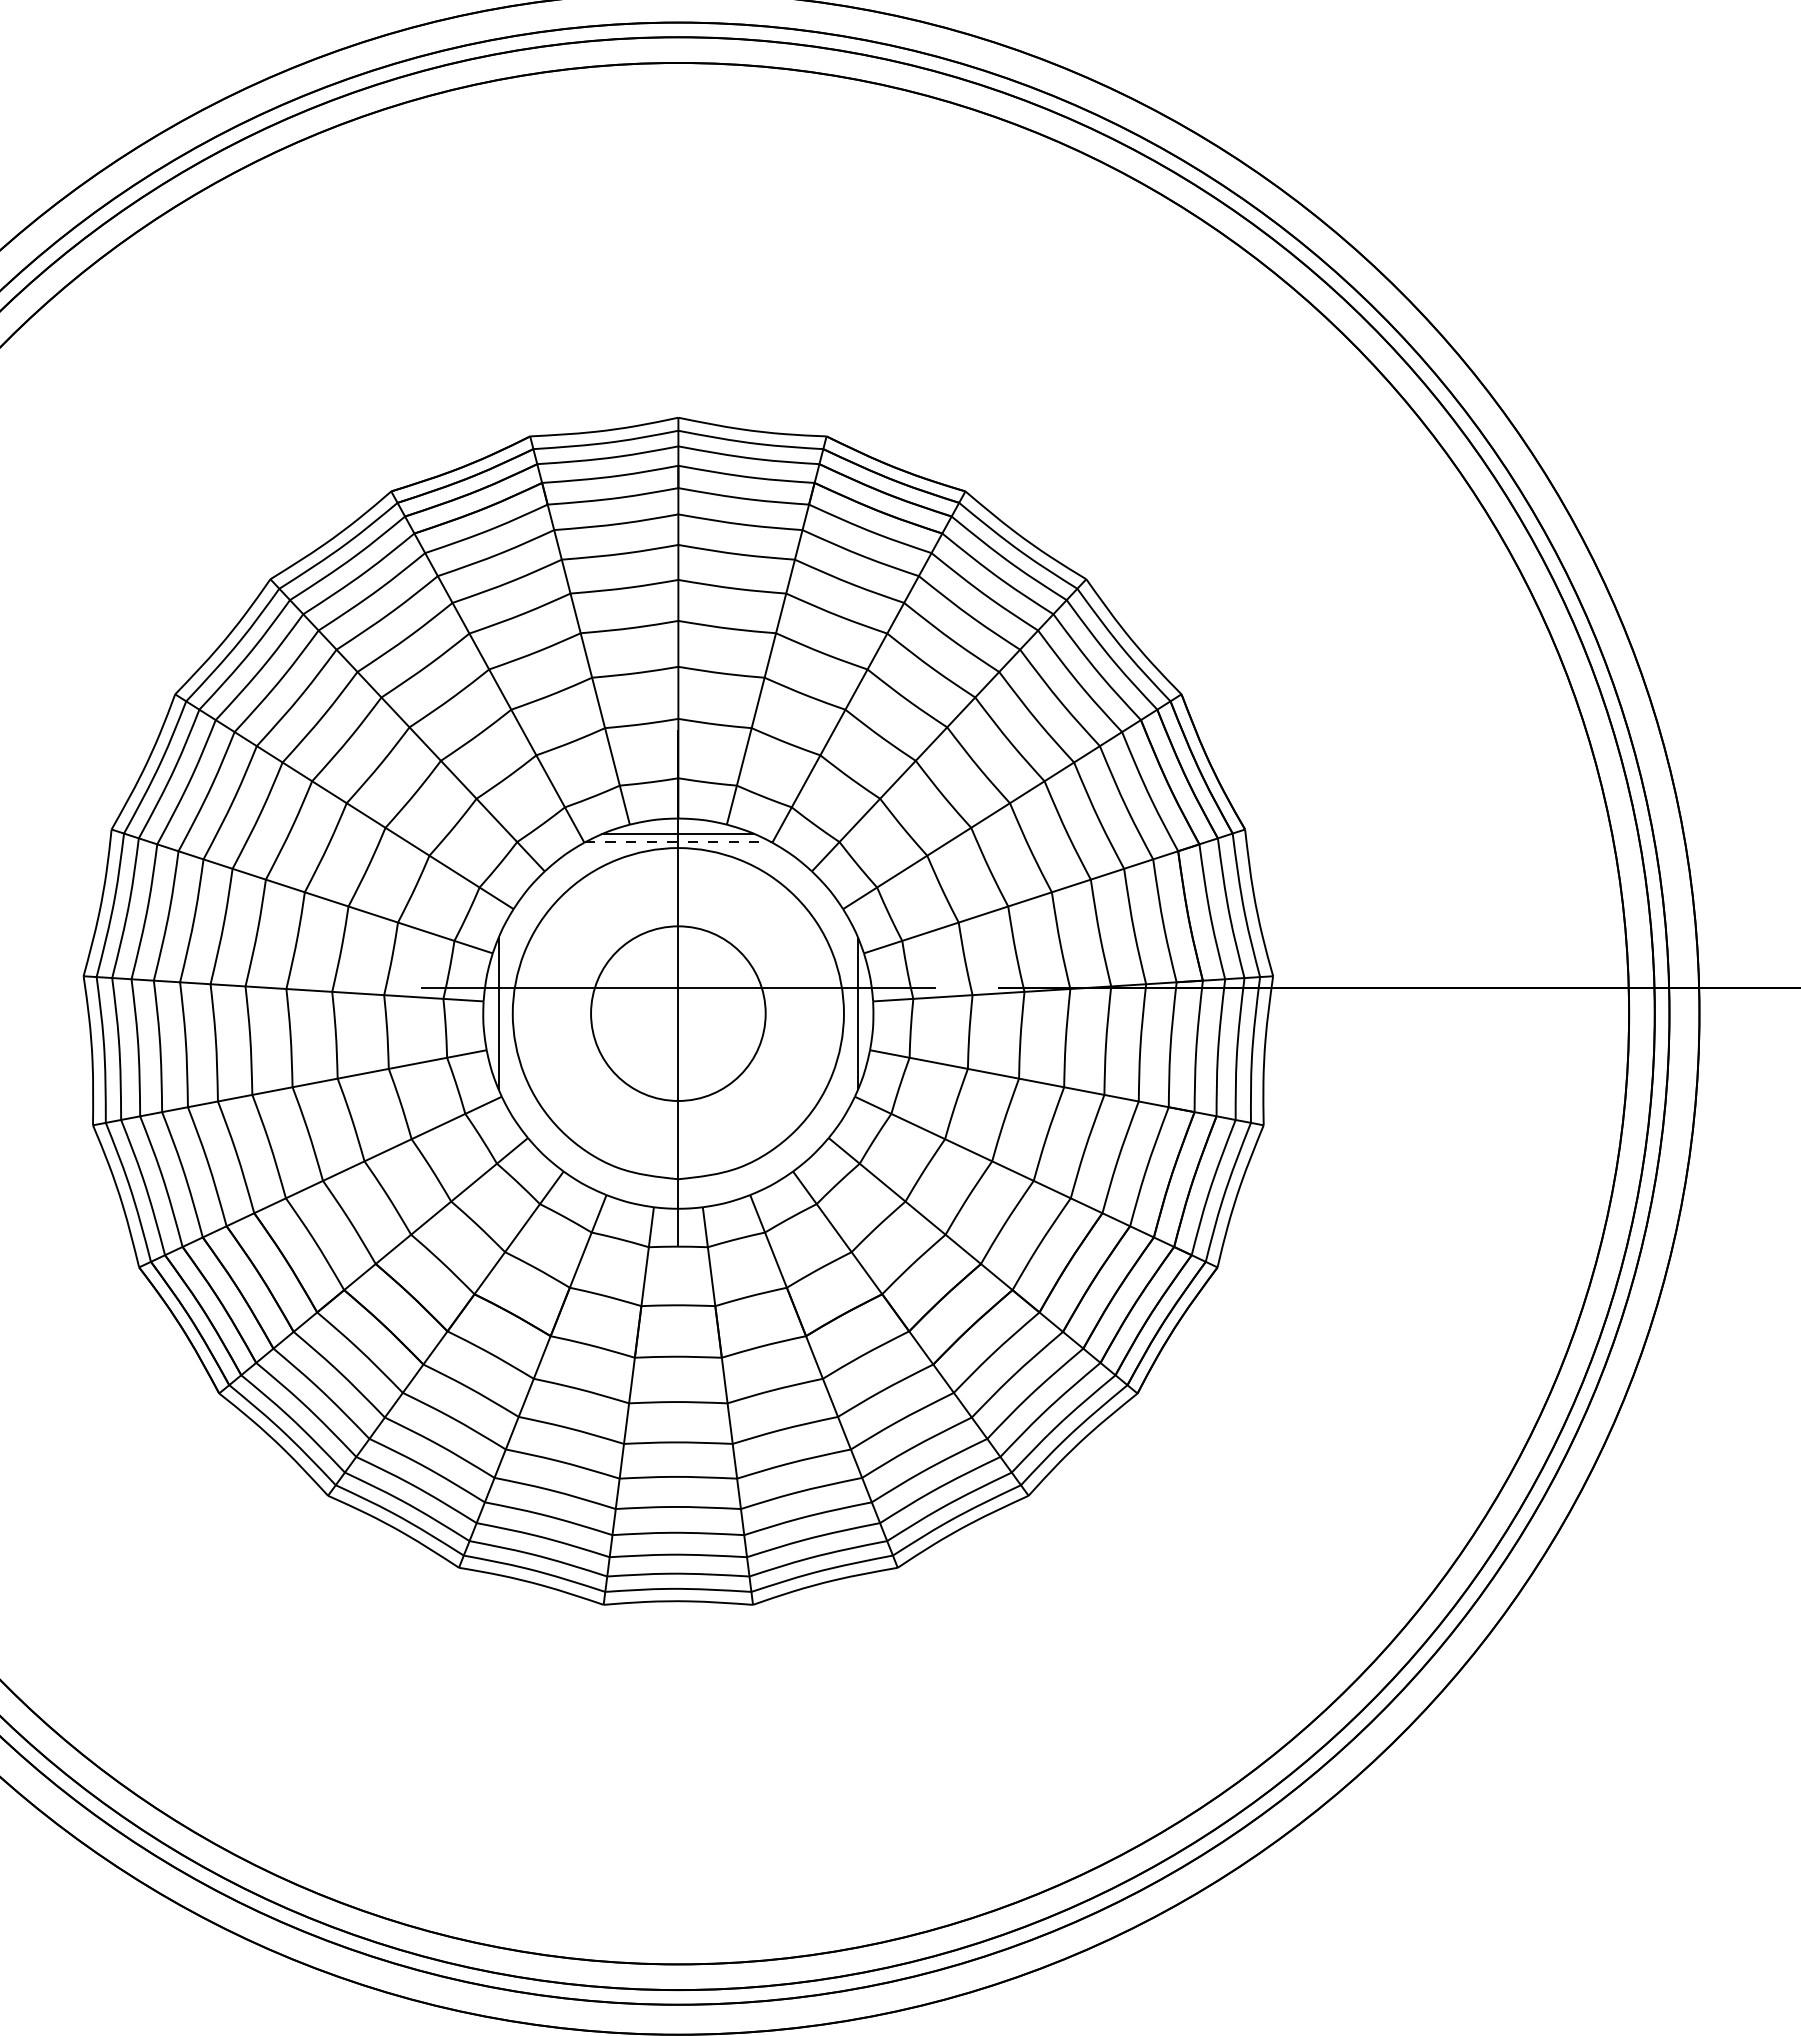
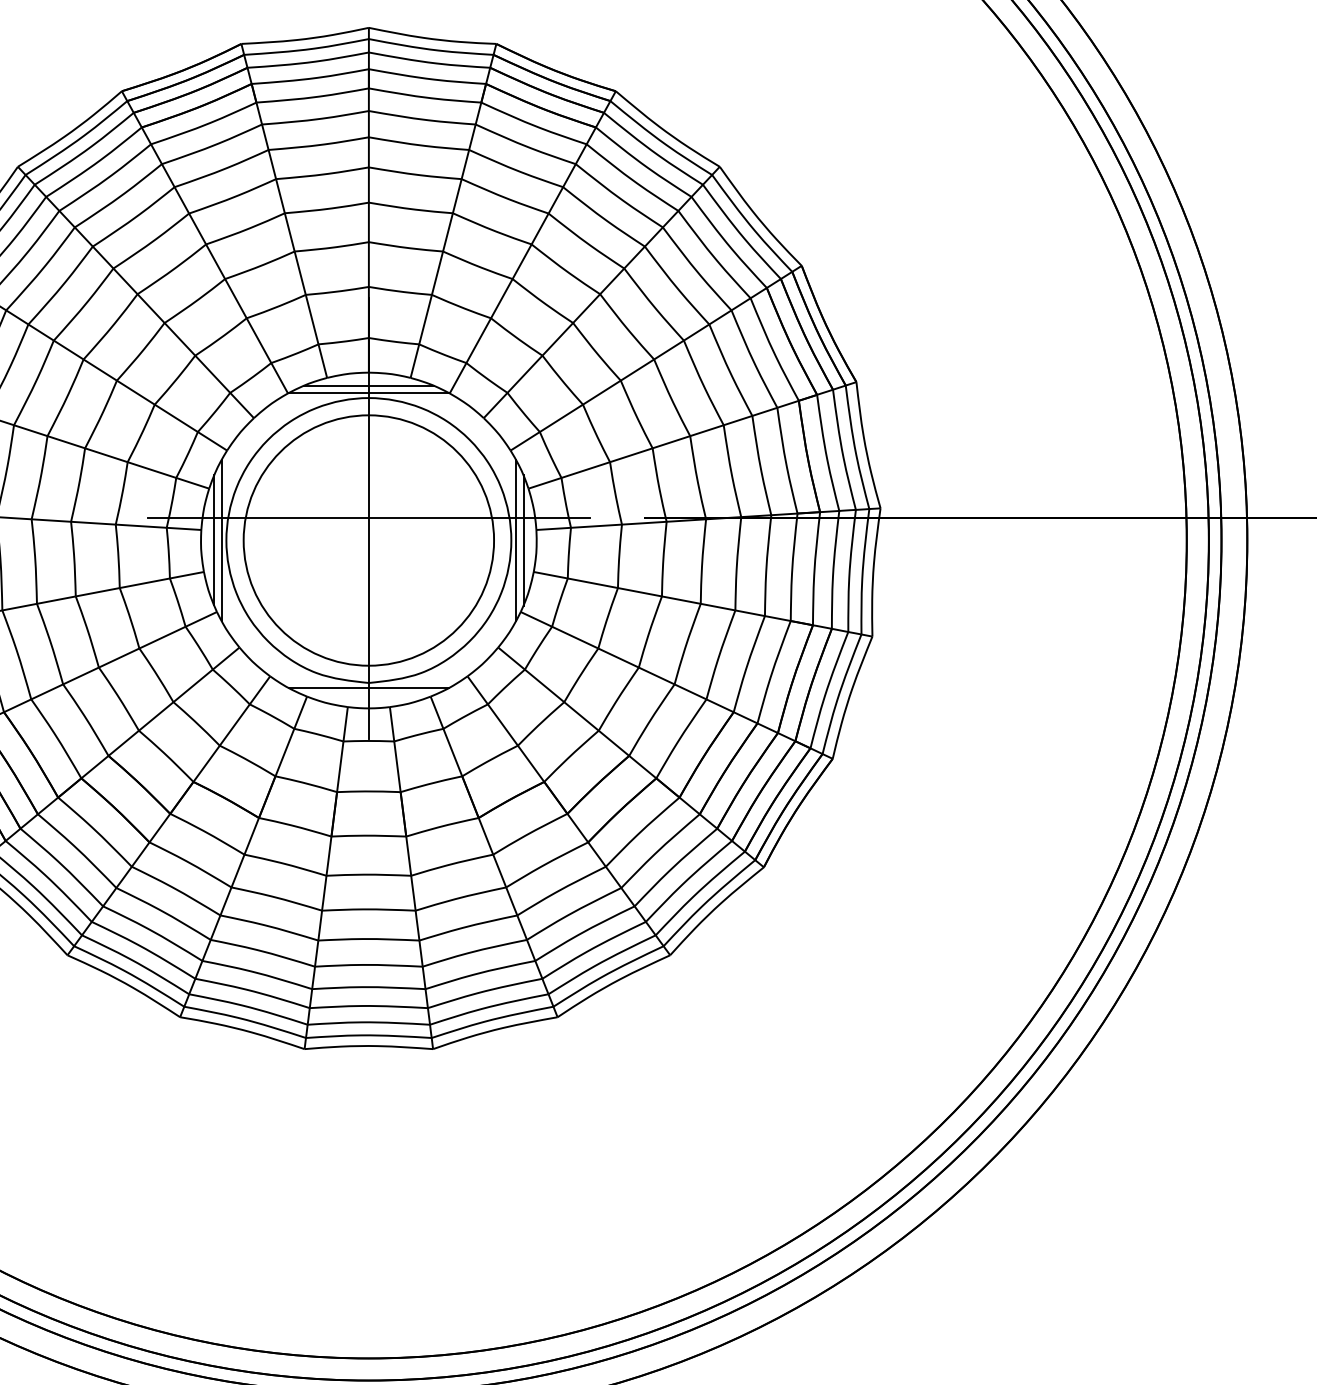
line: (678, 842) -> (368, 393), dashed -> solid
line: (507, 1013) -> (221, 540), added
circle: (677, 1013) -> (368, 540), size x1.67
line: (849, 1013) -> (516, 540), added
line: (678, 1184) -> (368, 687), added

